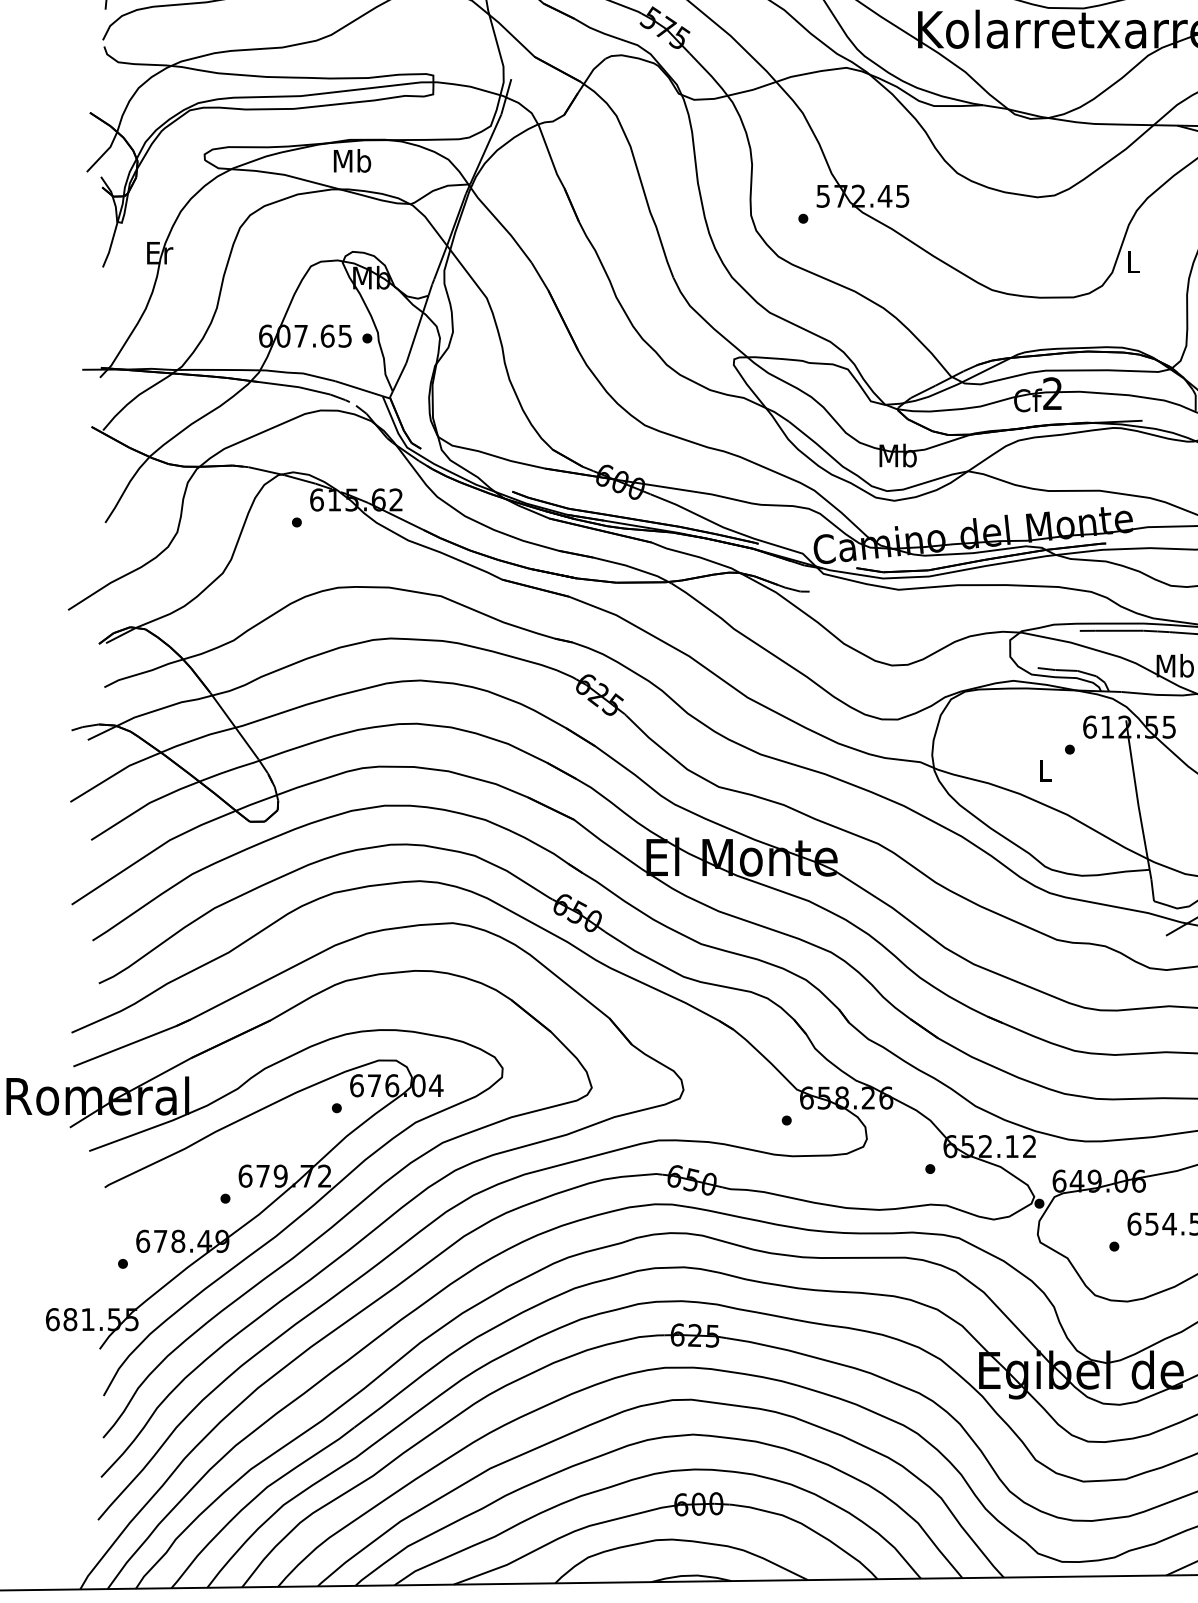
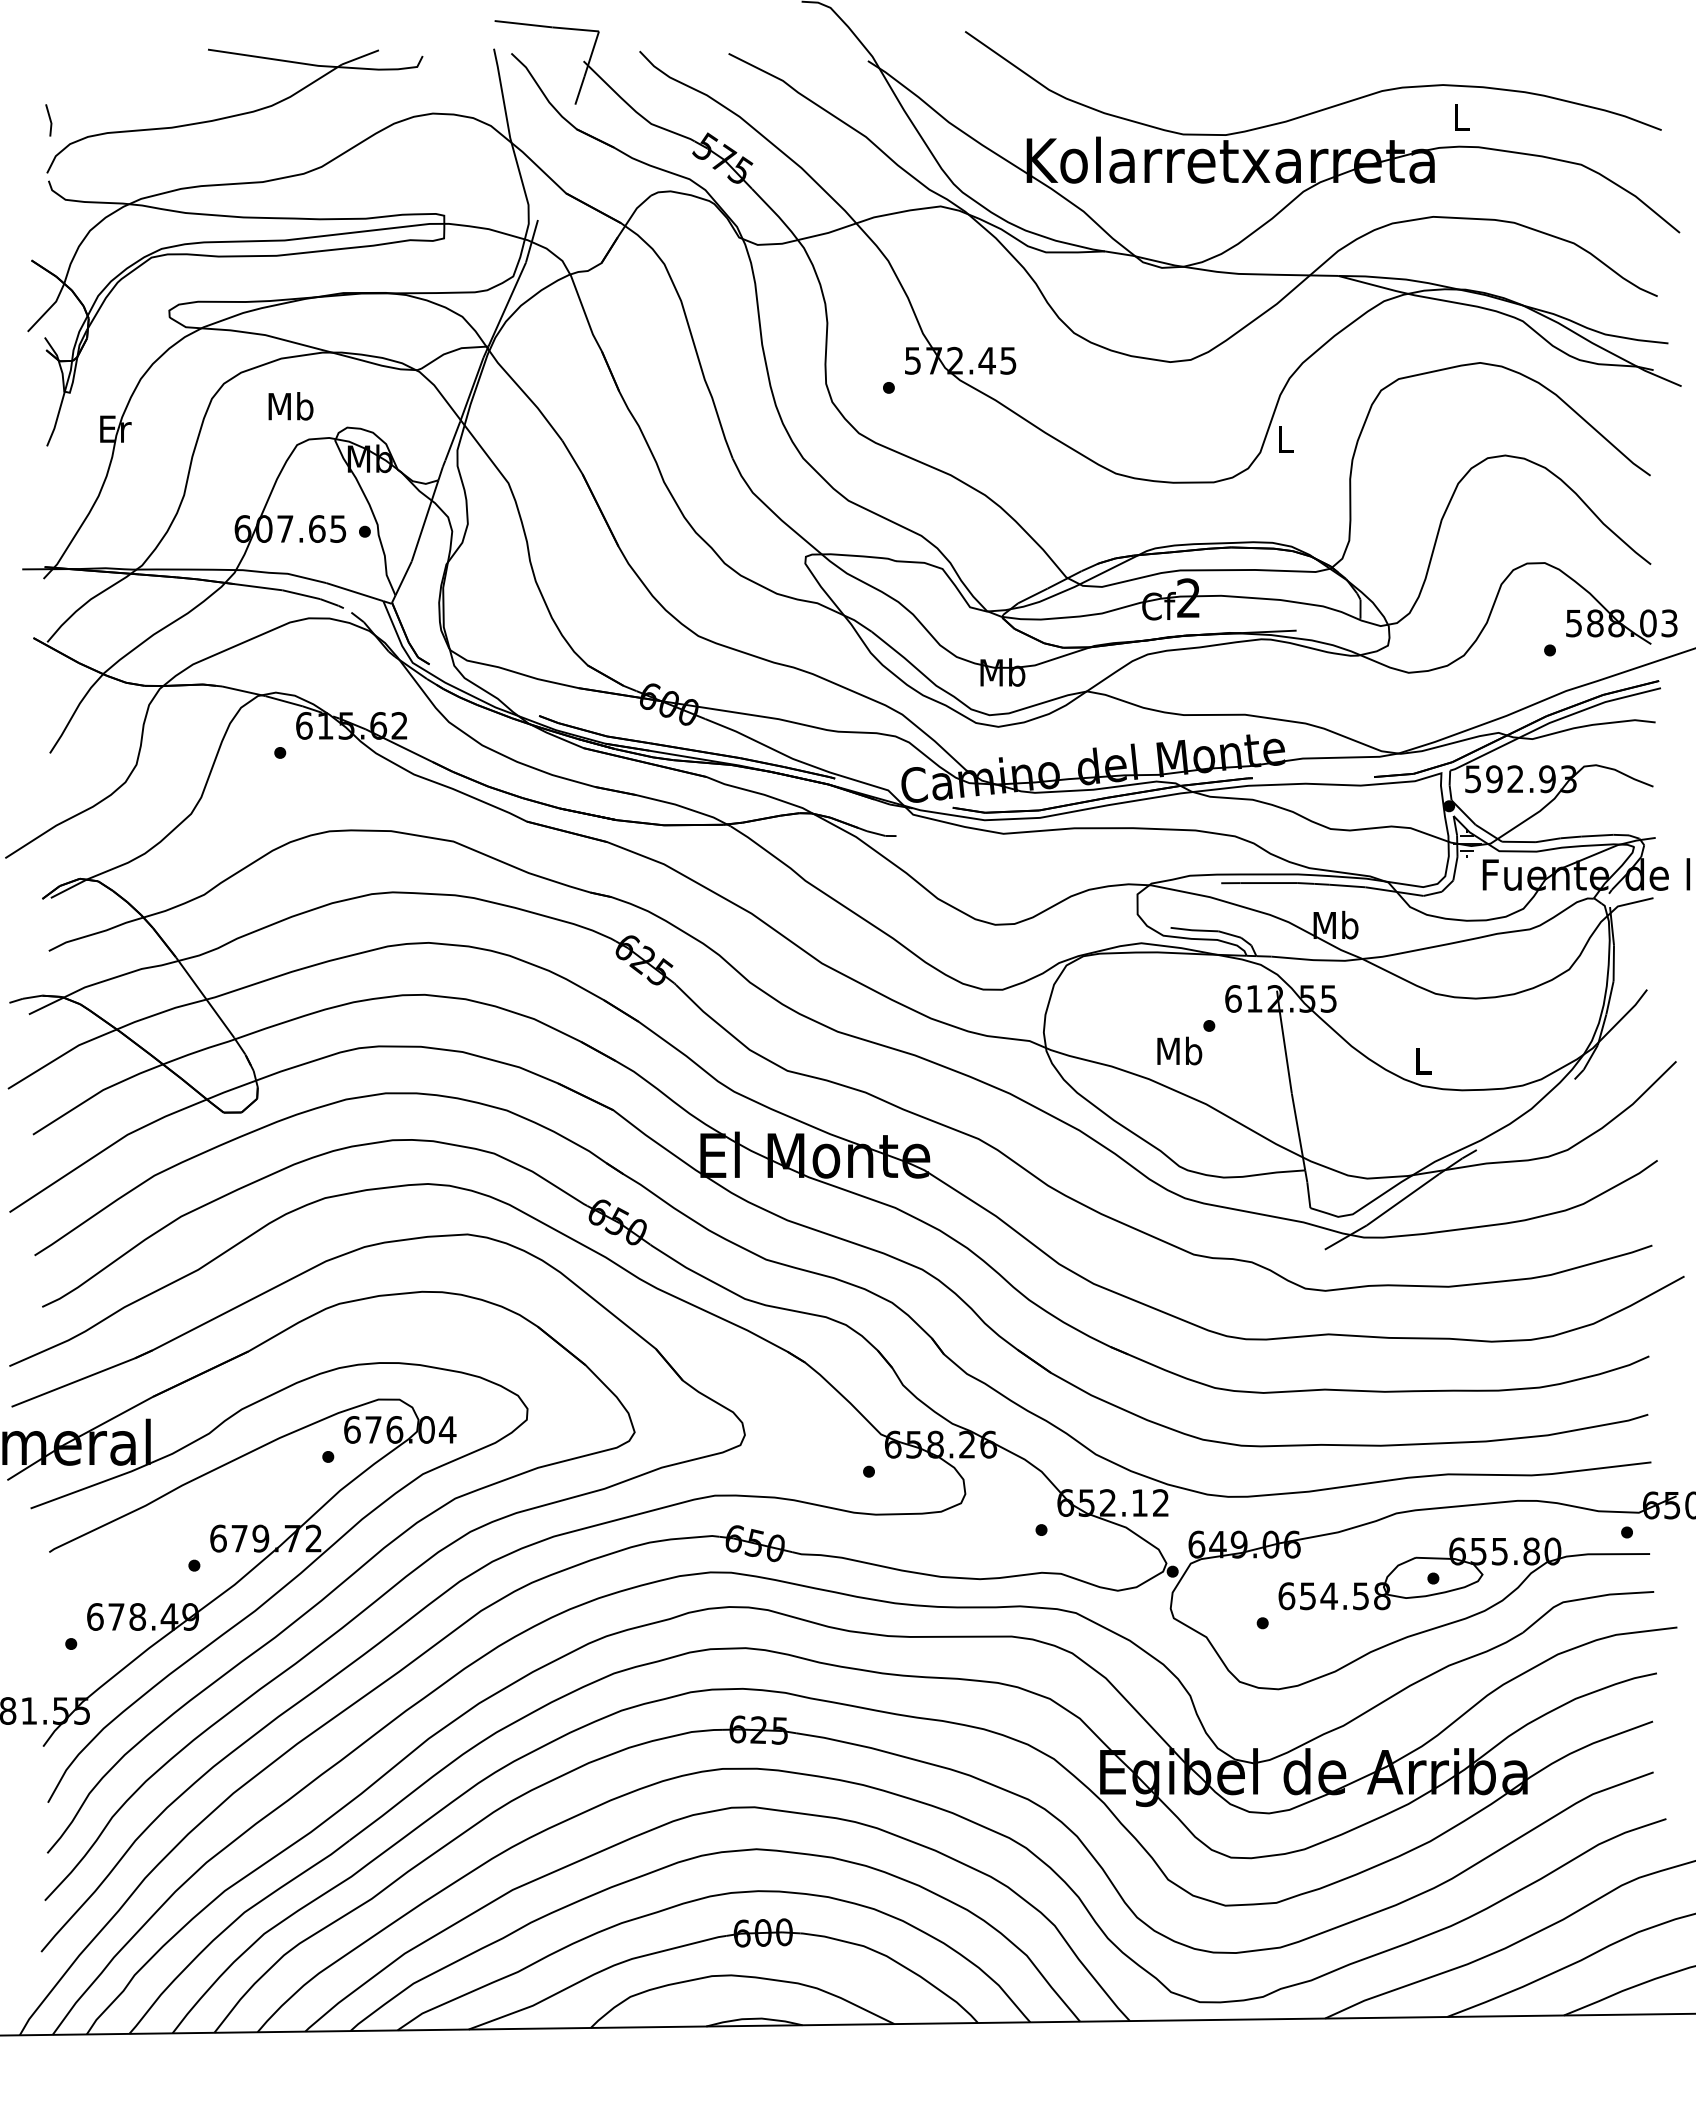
text: (352, 161) -> (290, 406), moved
text: (1045, 770) -> (1179, 1050), L -> Mb

